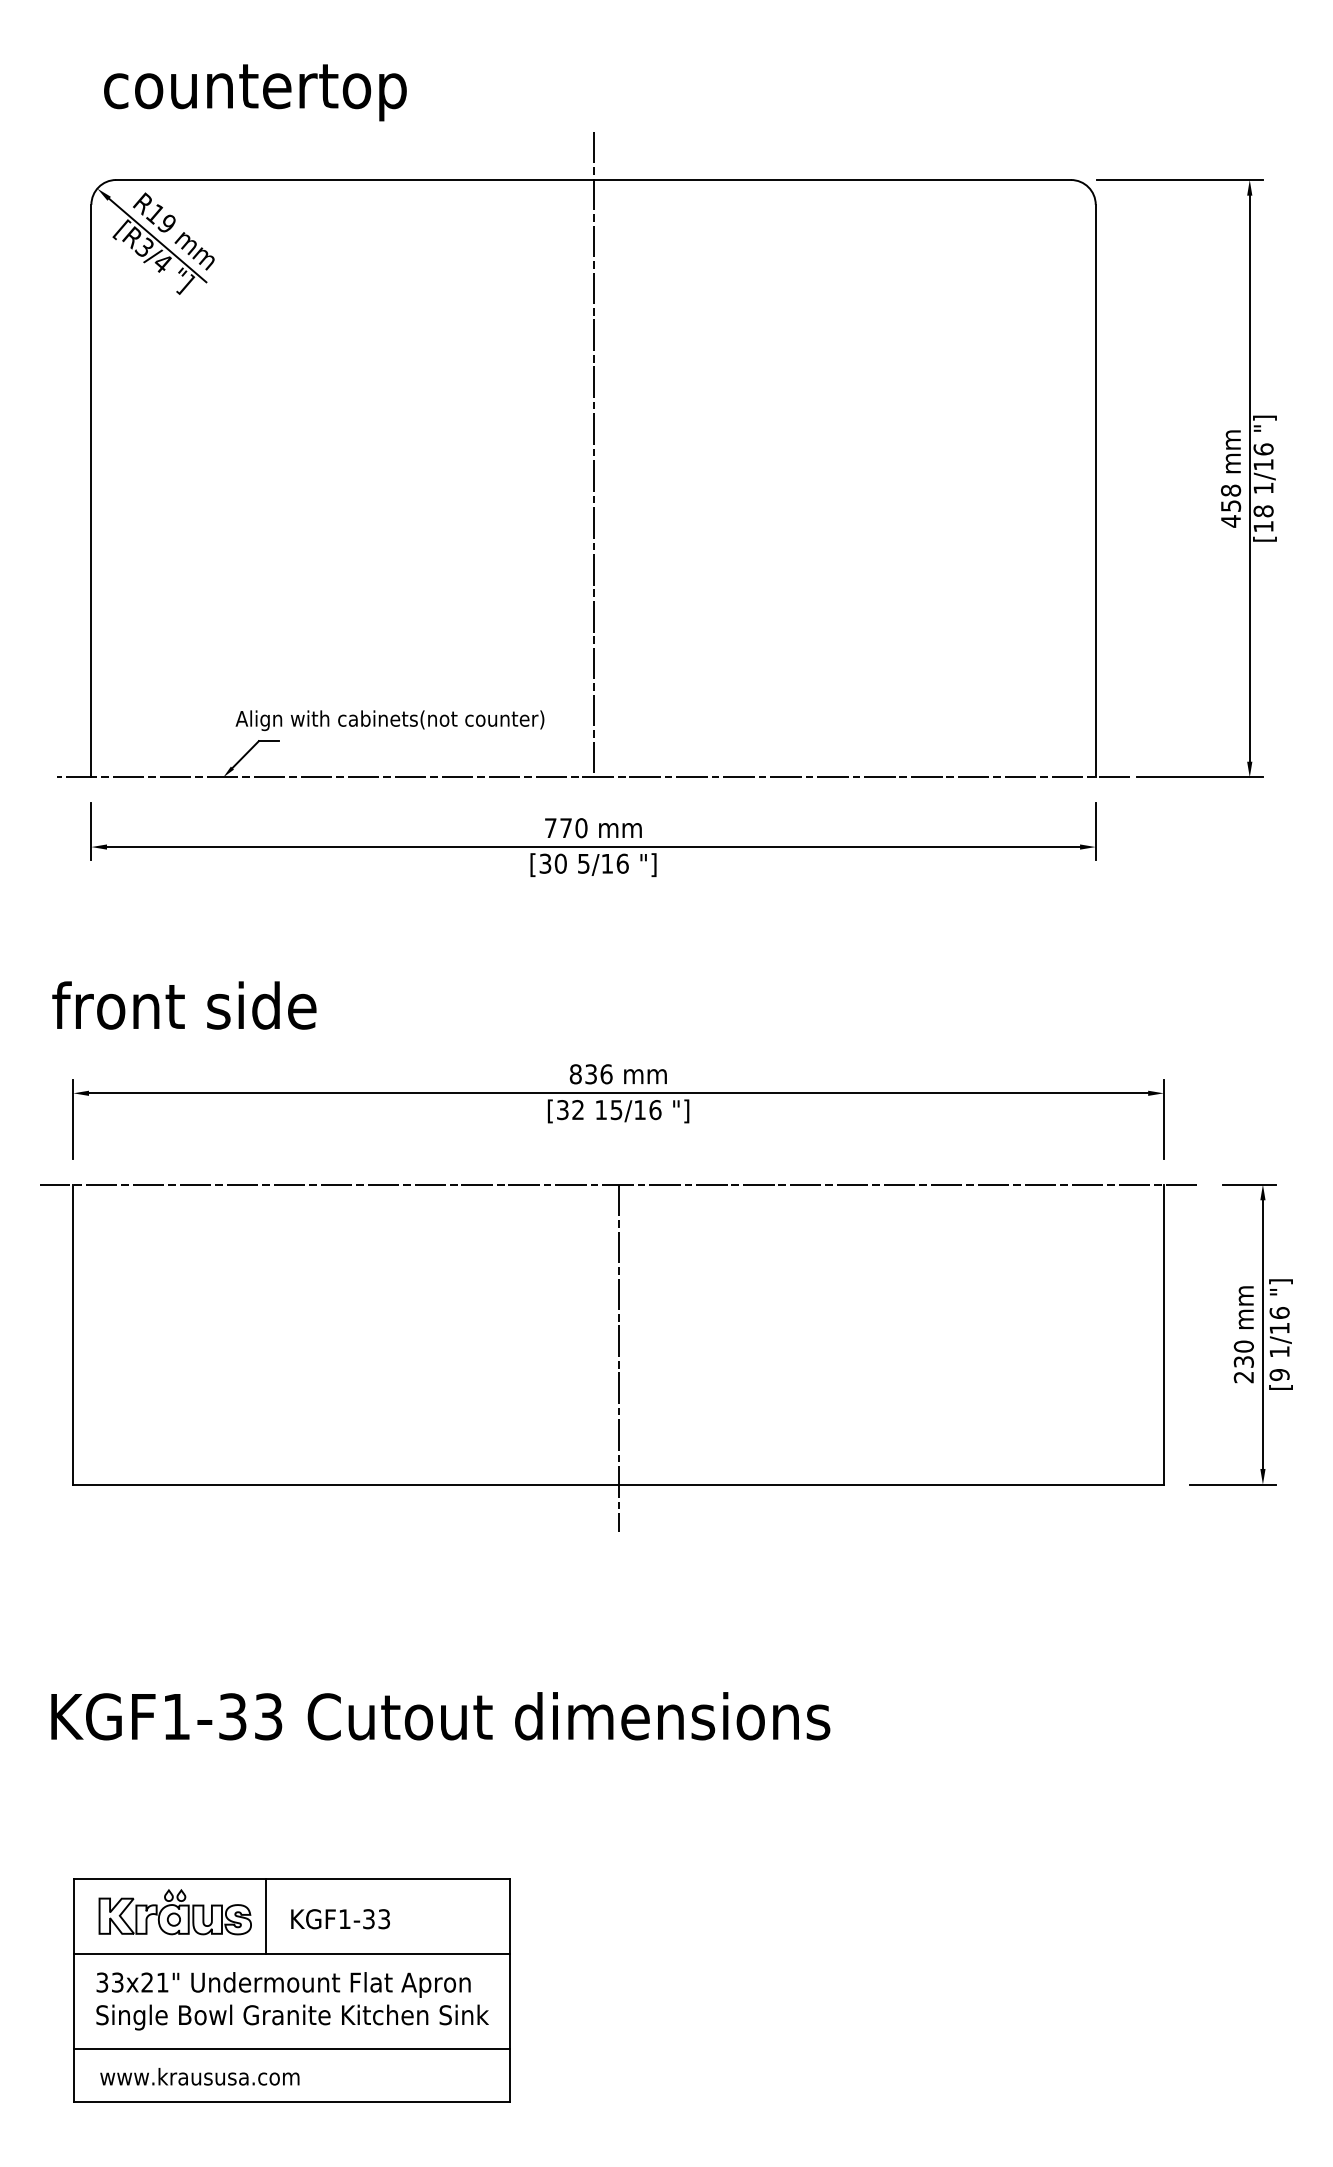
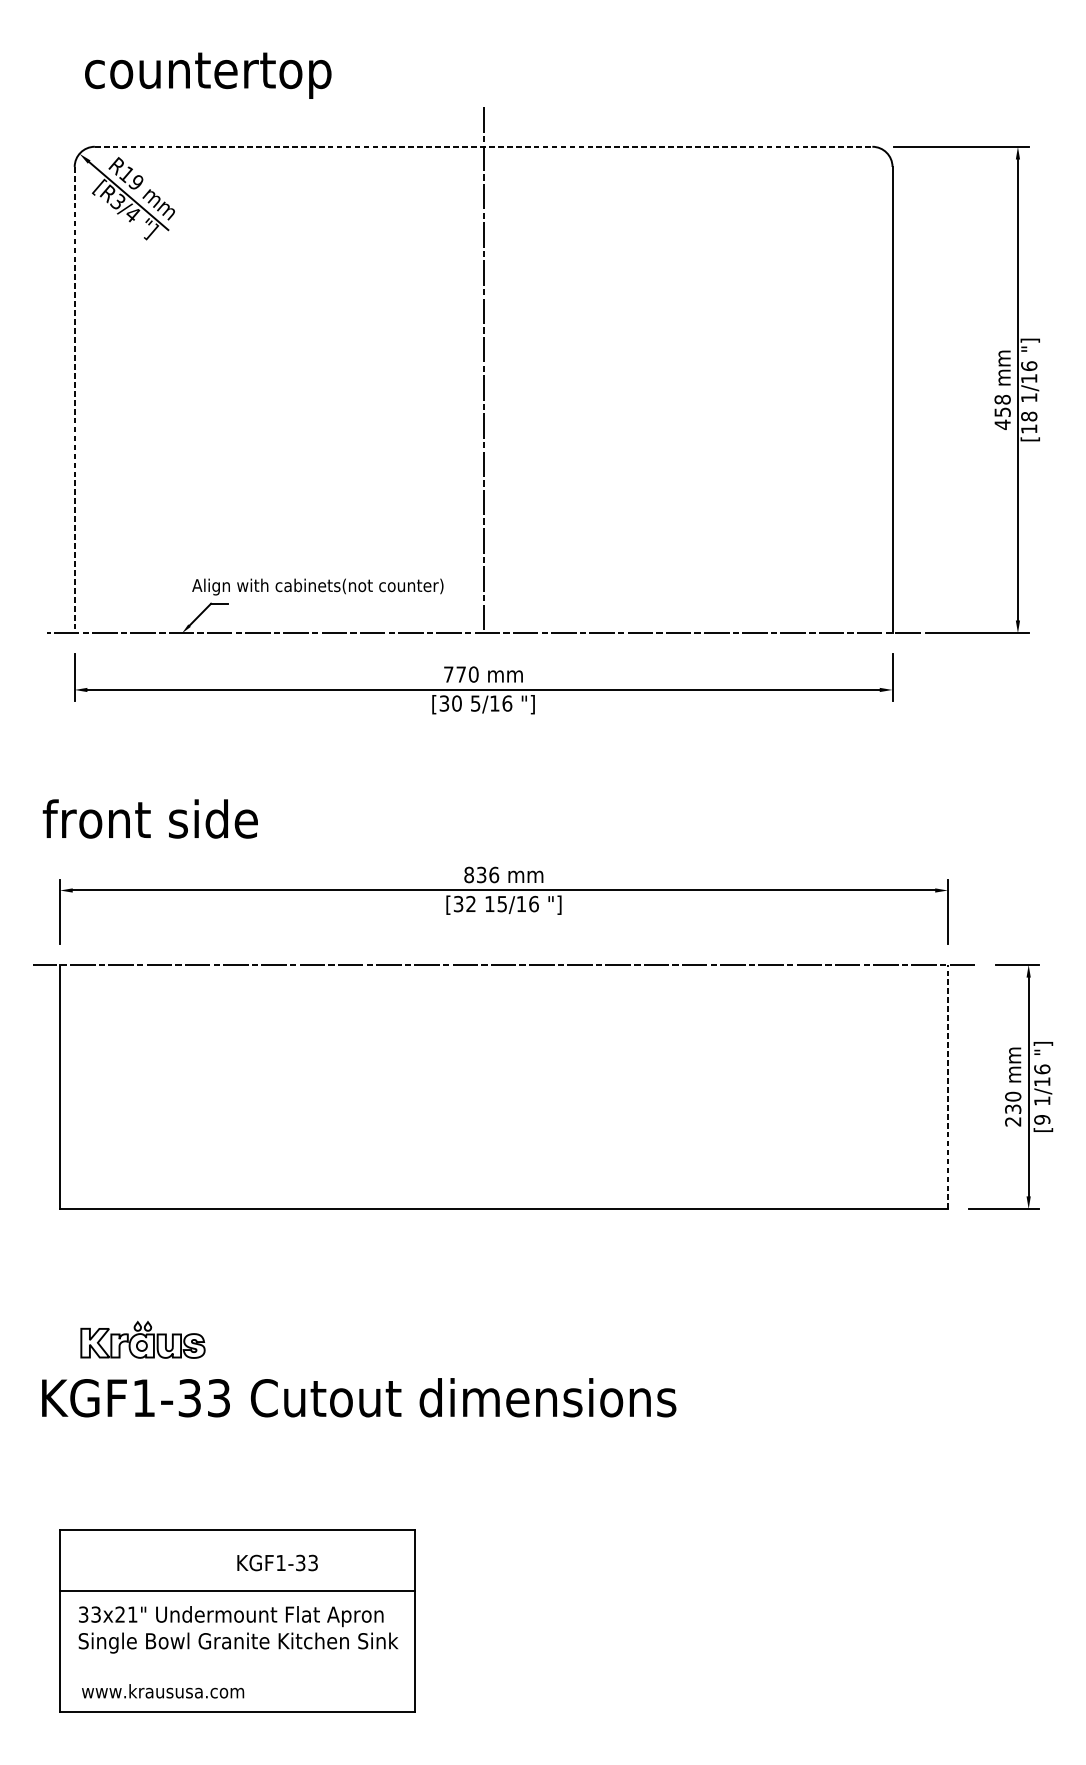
line: (594, 180) -> (484, 147), solid -> dashed
line: (91, 491) -> (74, 400), solid -> dashed
line: (1163, 1334) -> (947, 1086), solid -> dashed
line: (618, 1357) -> (503, 1105), removed
part: (174, 1912) -> (142, 1340), moved
line: (265, 1916) -> (216, 1560), removed
line: (291, 2049) -> (237, 1669), removed

